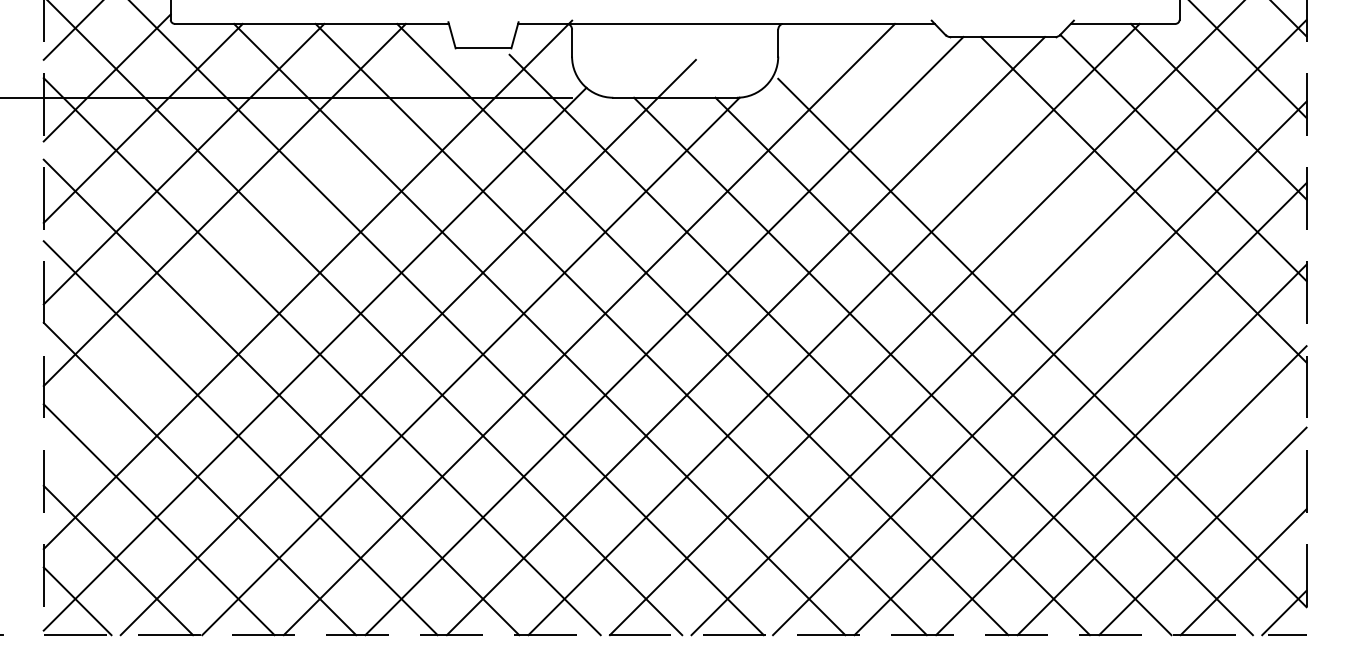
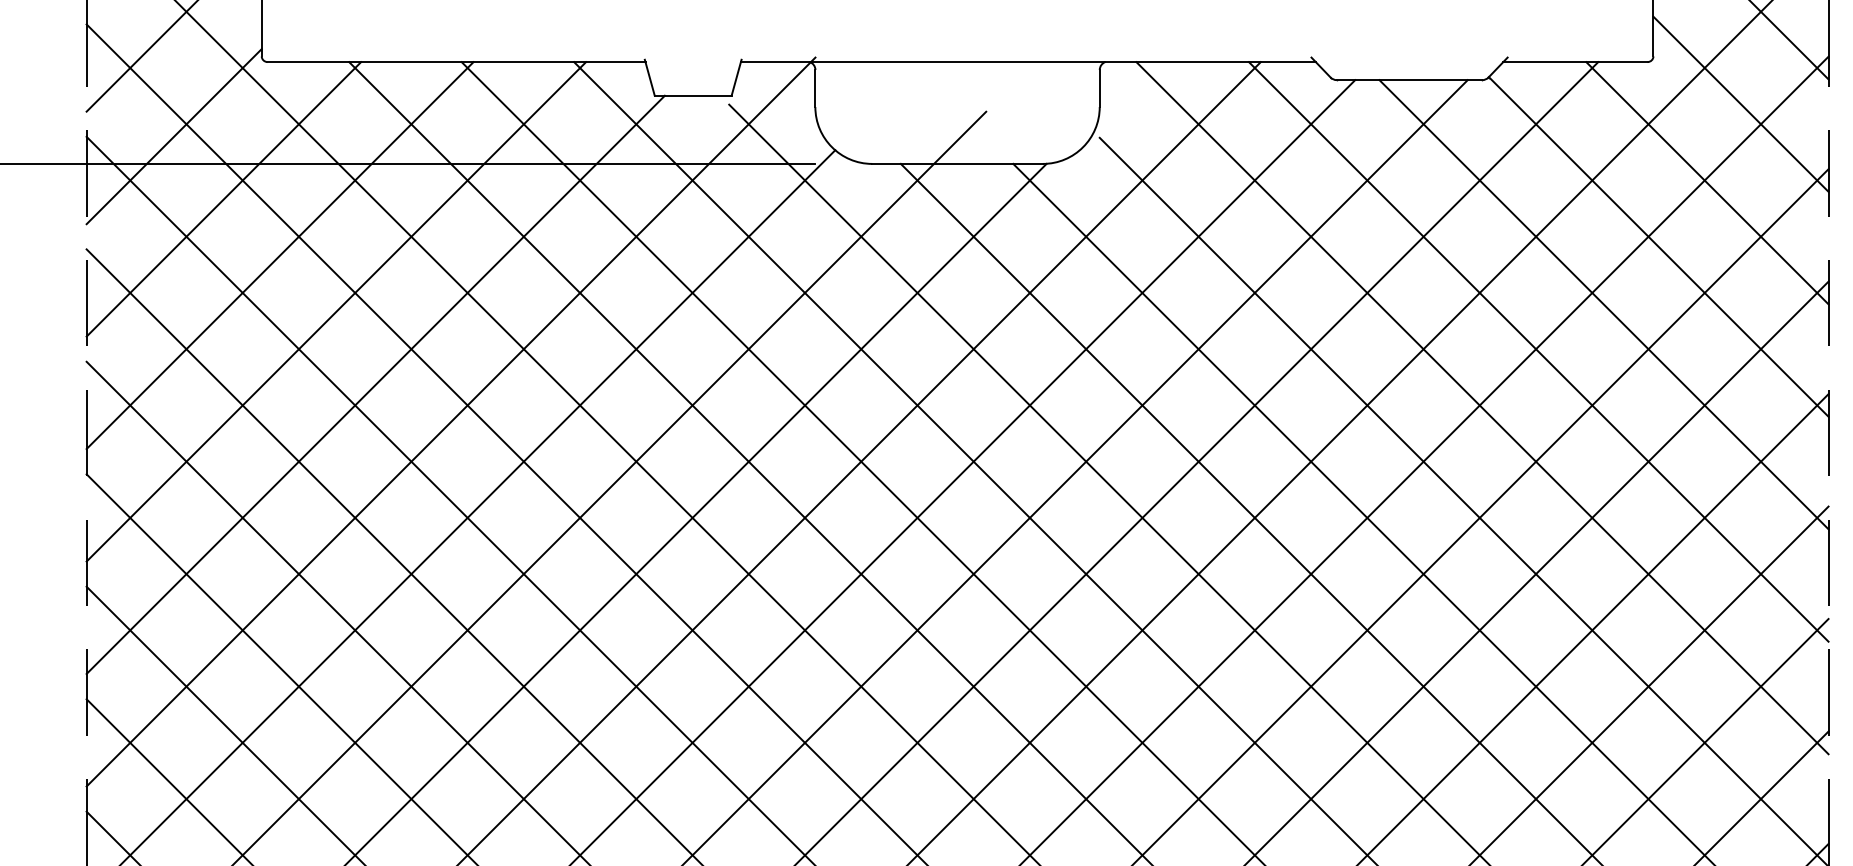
line: (1096, 233) -> (1538, 351), added
line: (252, 257) -> (374, 384), added
line: (1055, 274) -> (1482, 407), added

